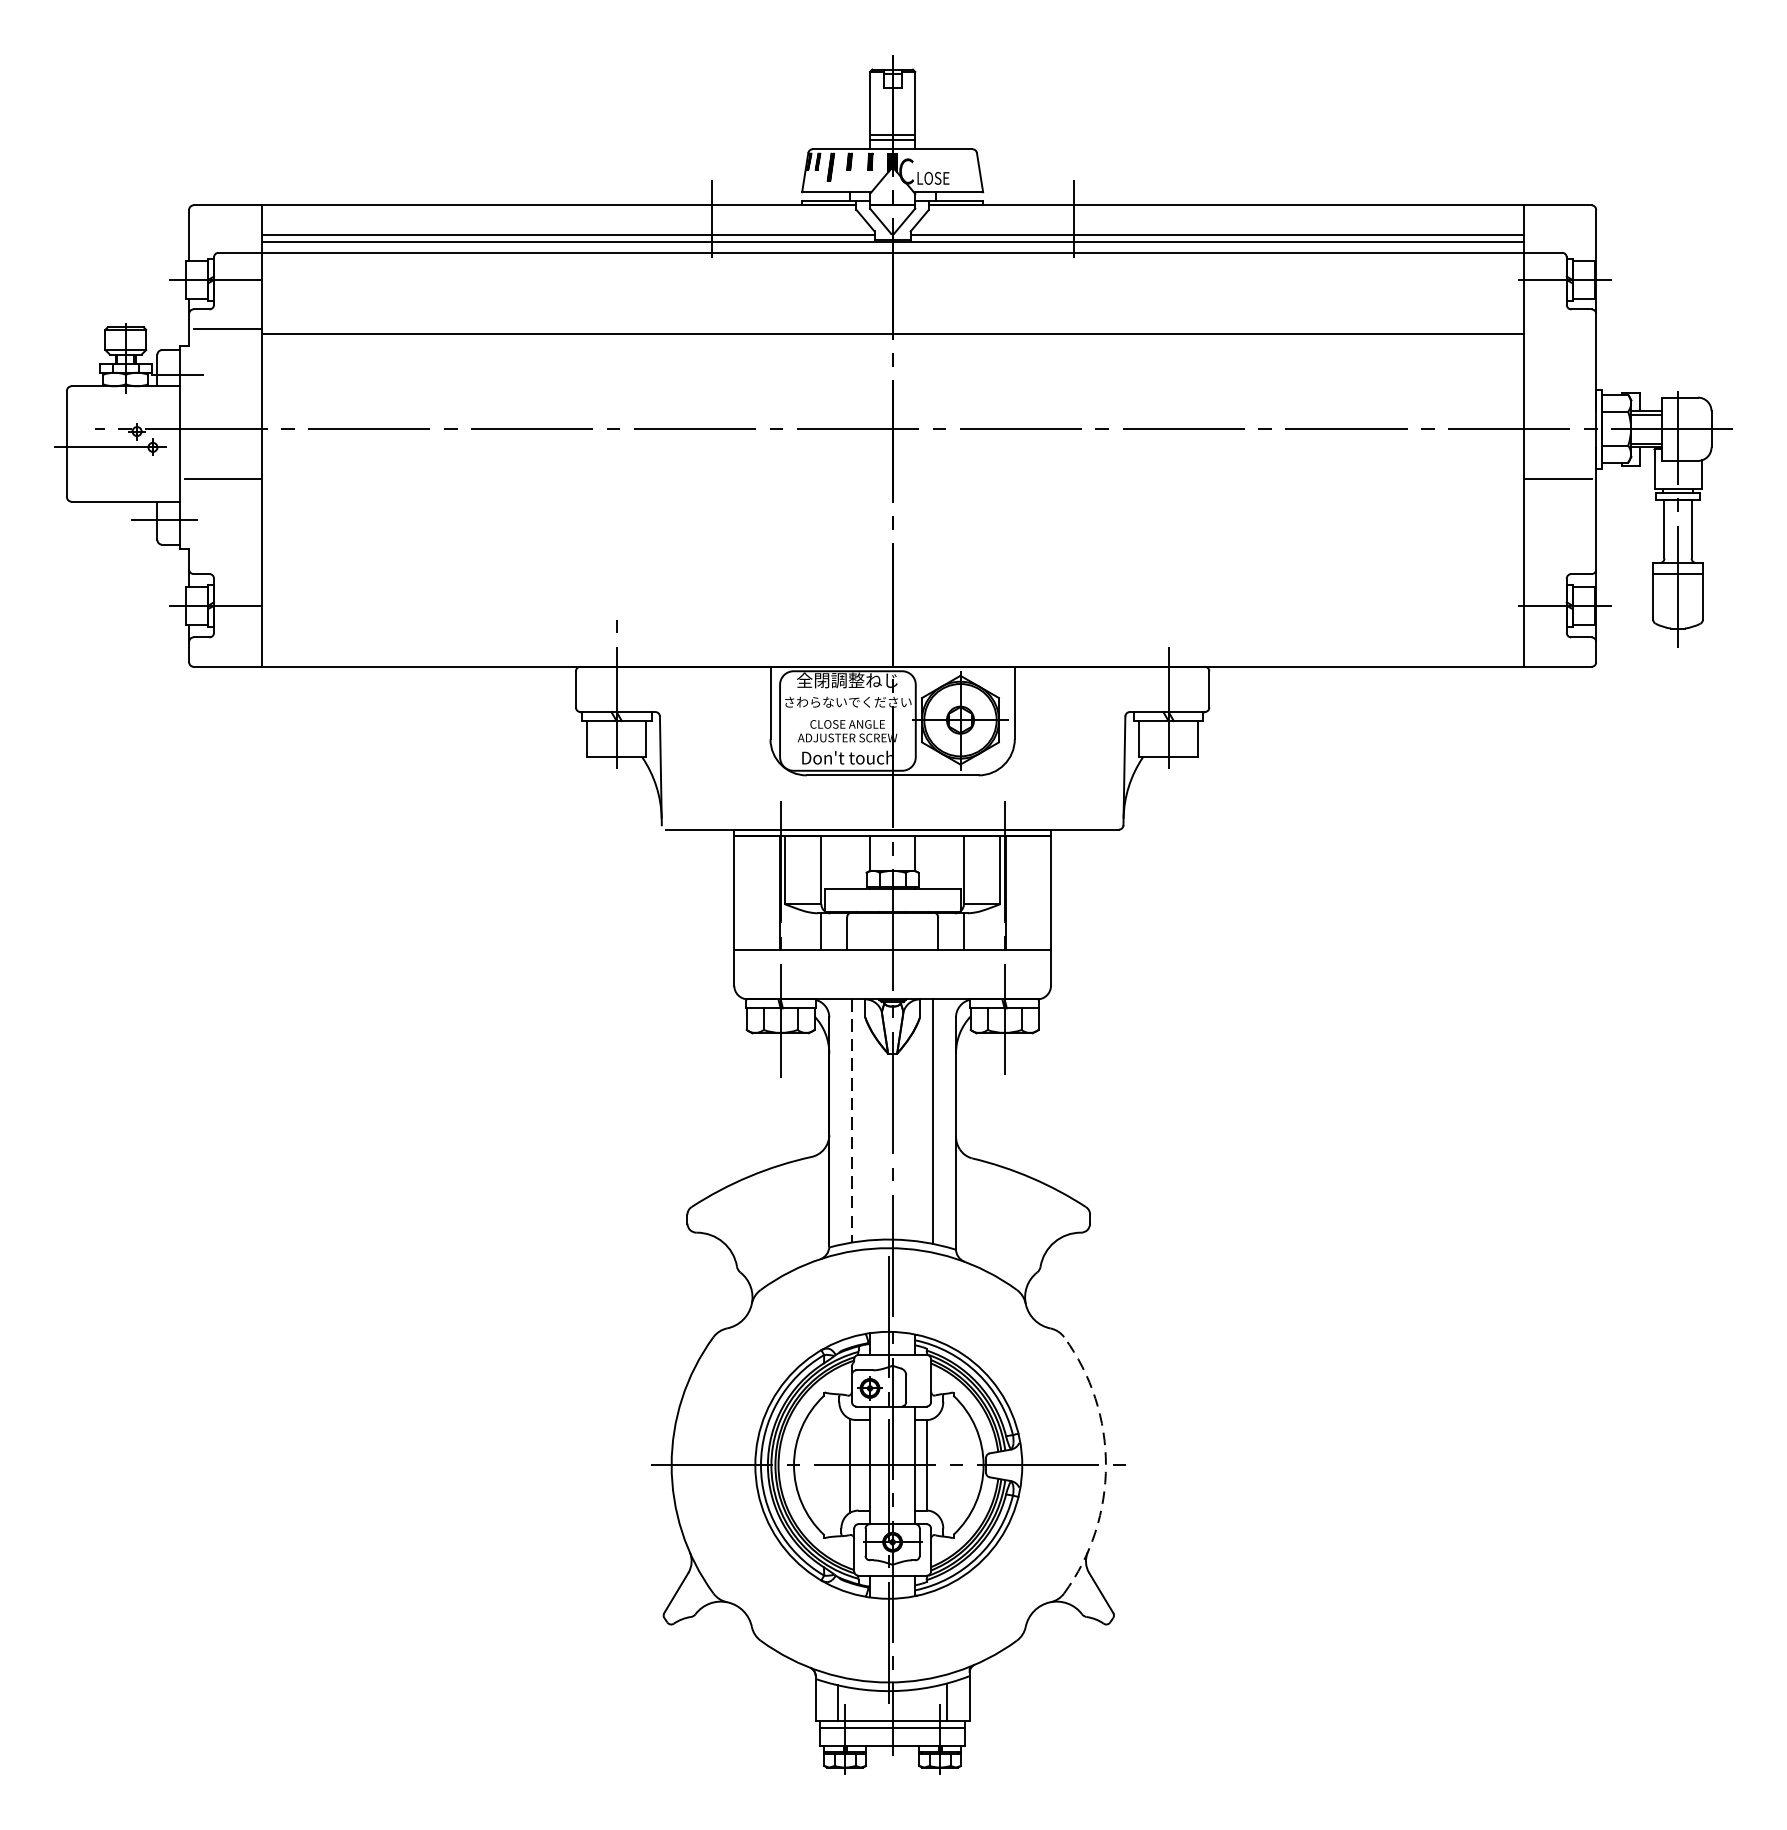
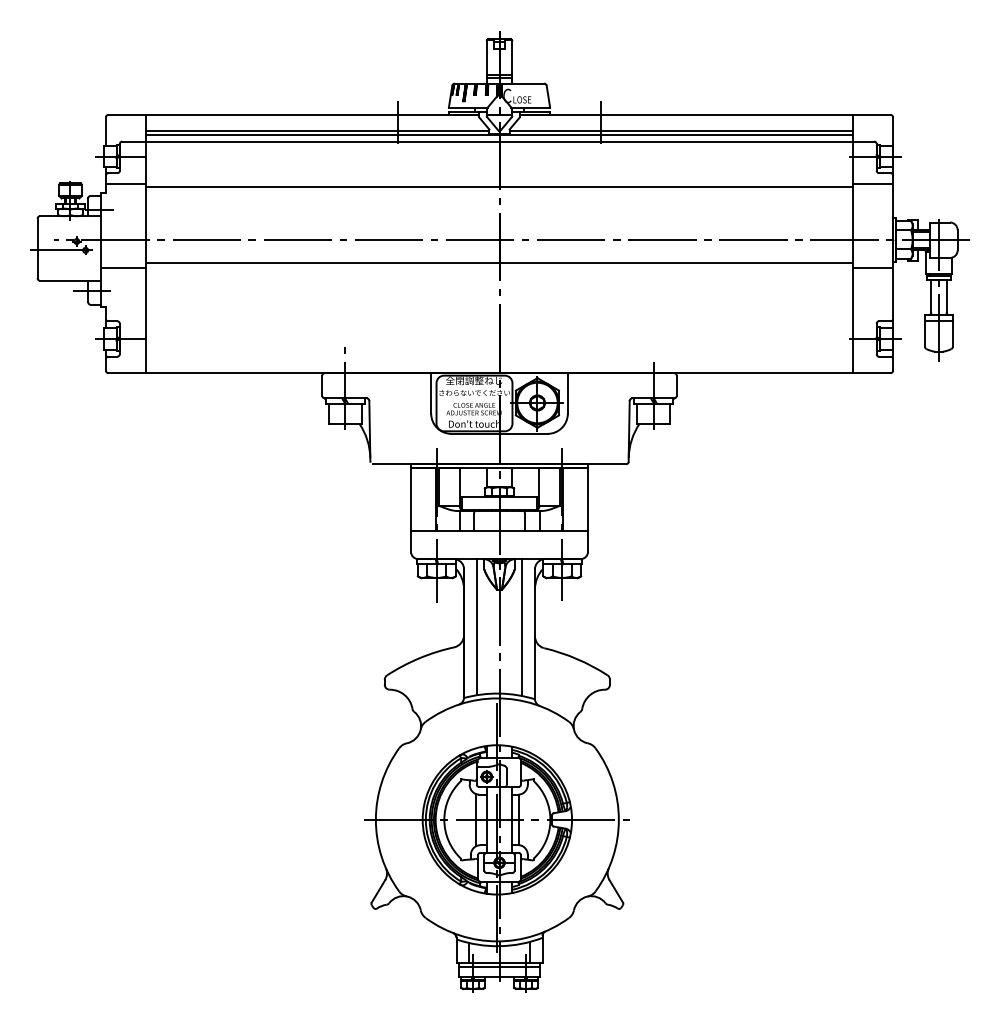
line: (1557, 329) -> (871, 184), added
line: (892, 469) -> (499, 262), added
line: (851, 1121) -> (476, 627), dashed -> solid
arc: (1105, 1464) -> (618, 819), dashed -> solid

